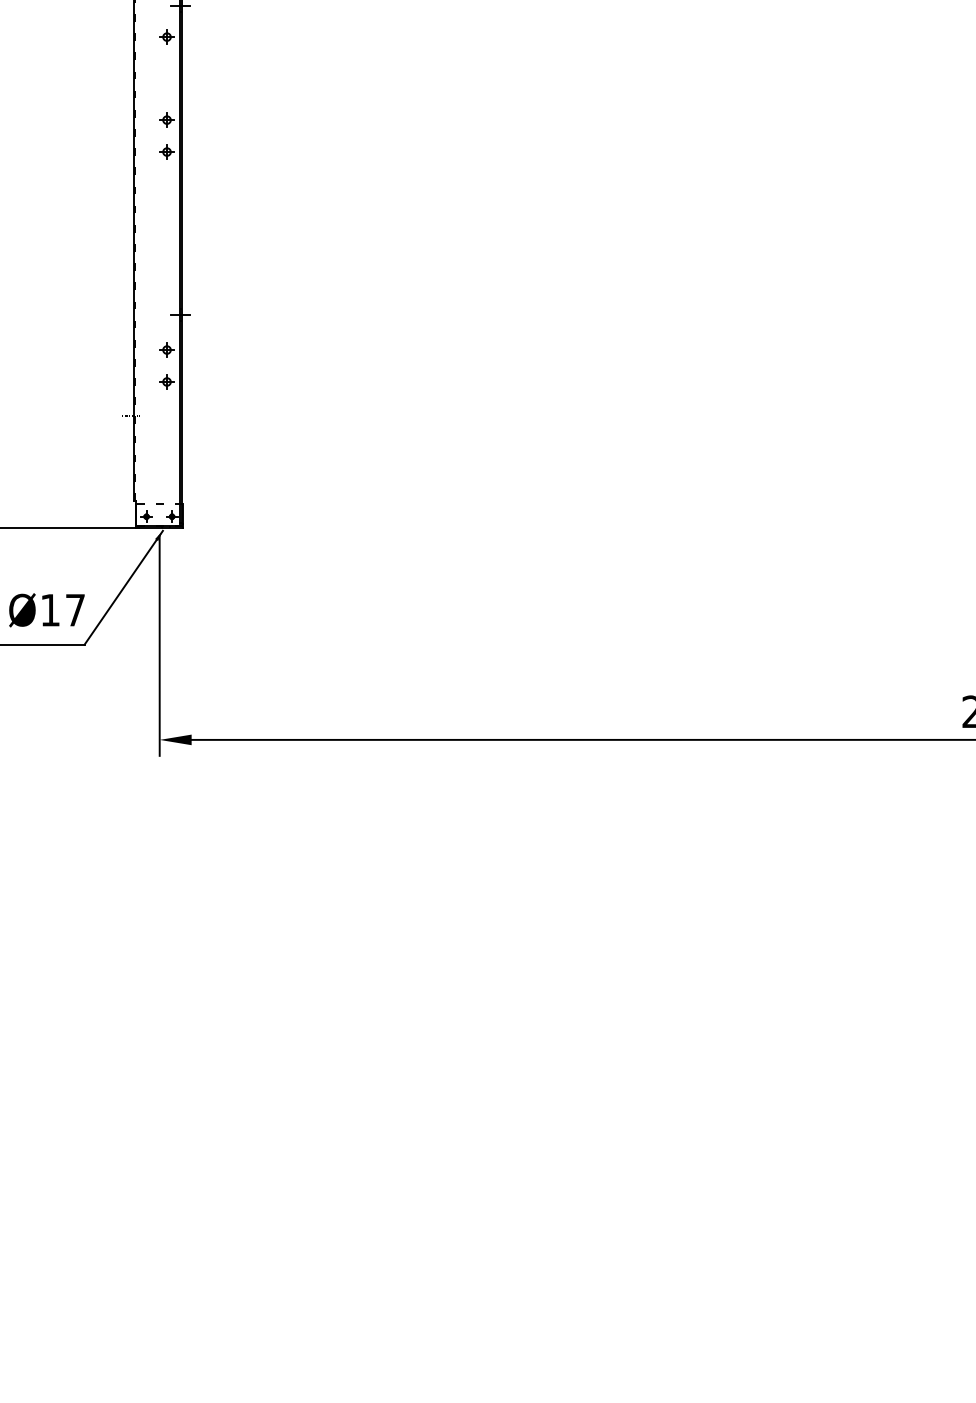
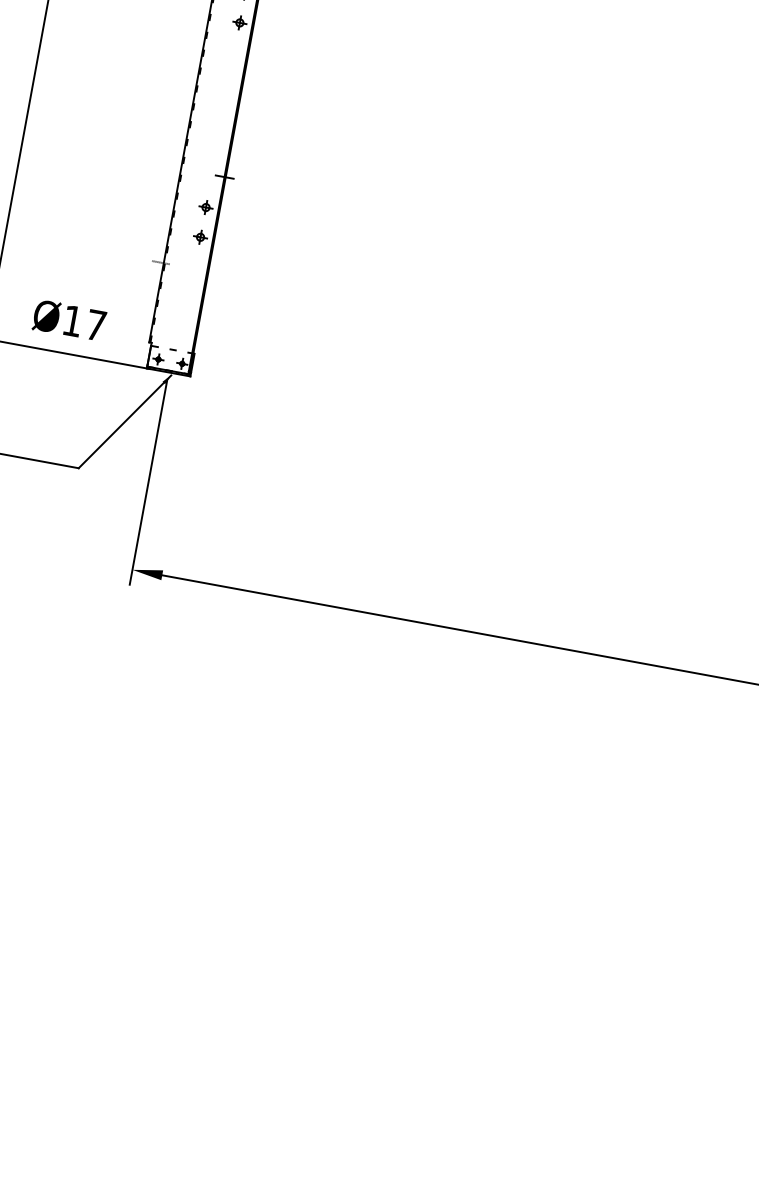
text: (46, 610) -> (69, 320), moved

